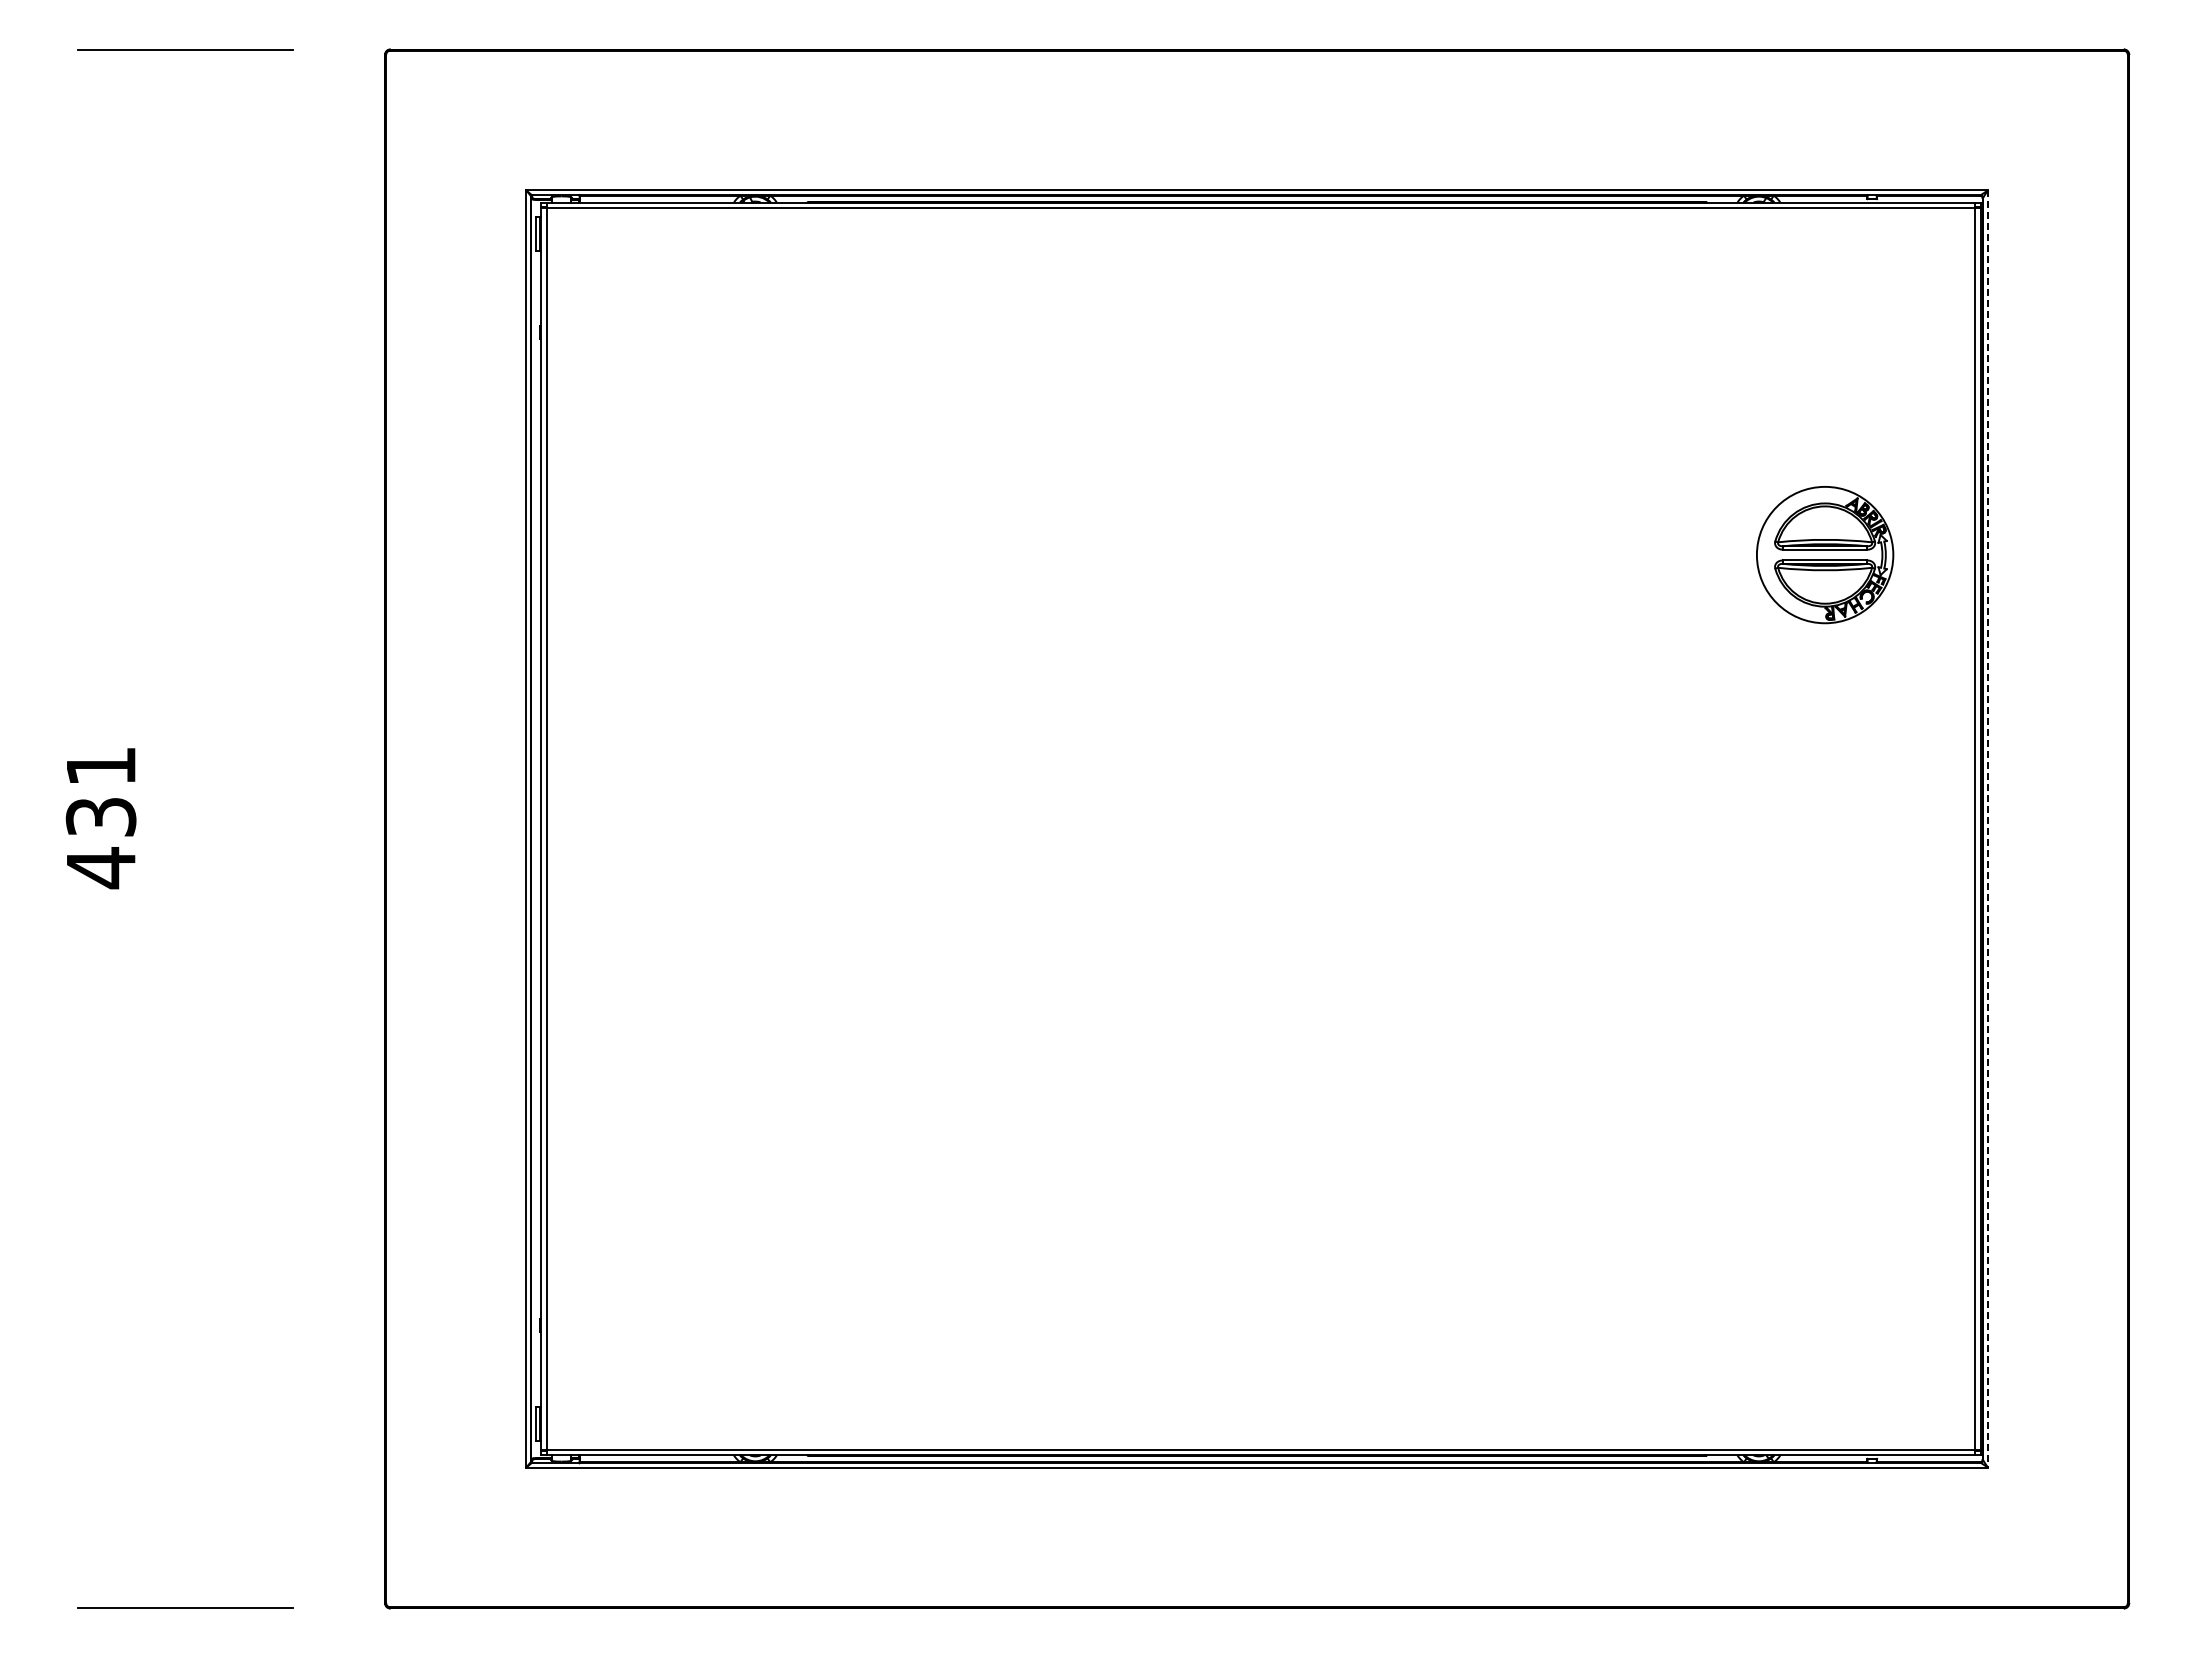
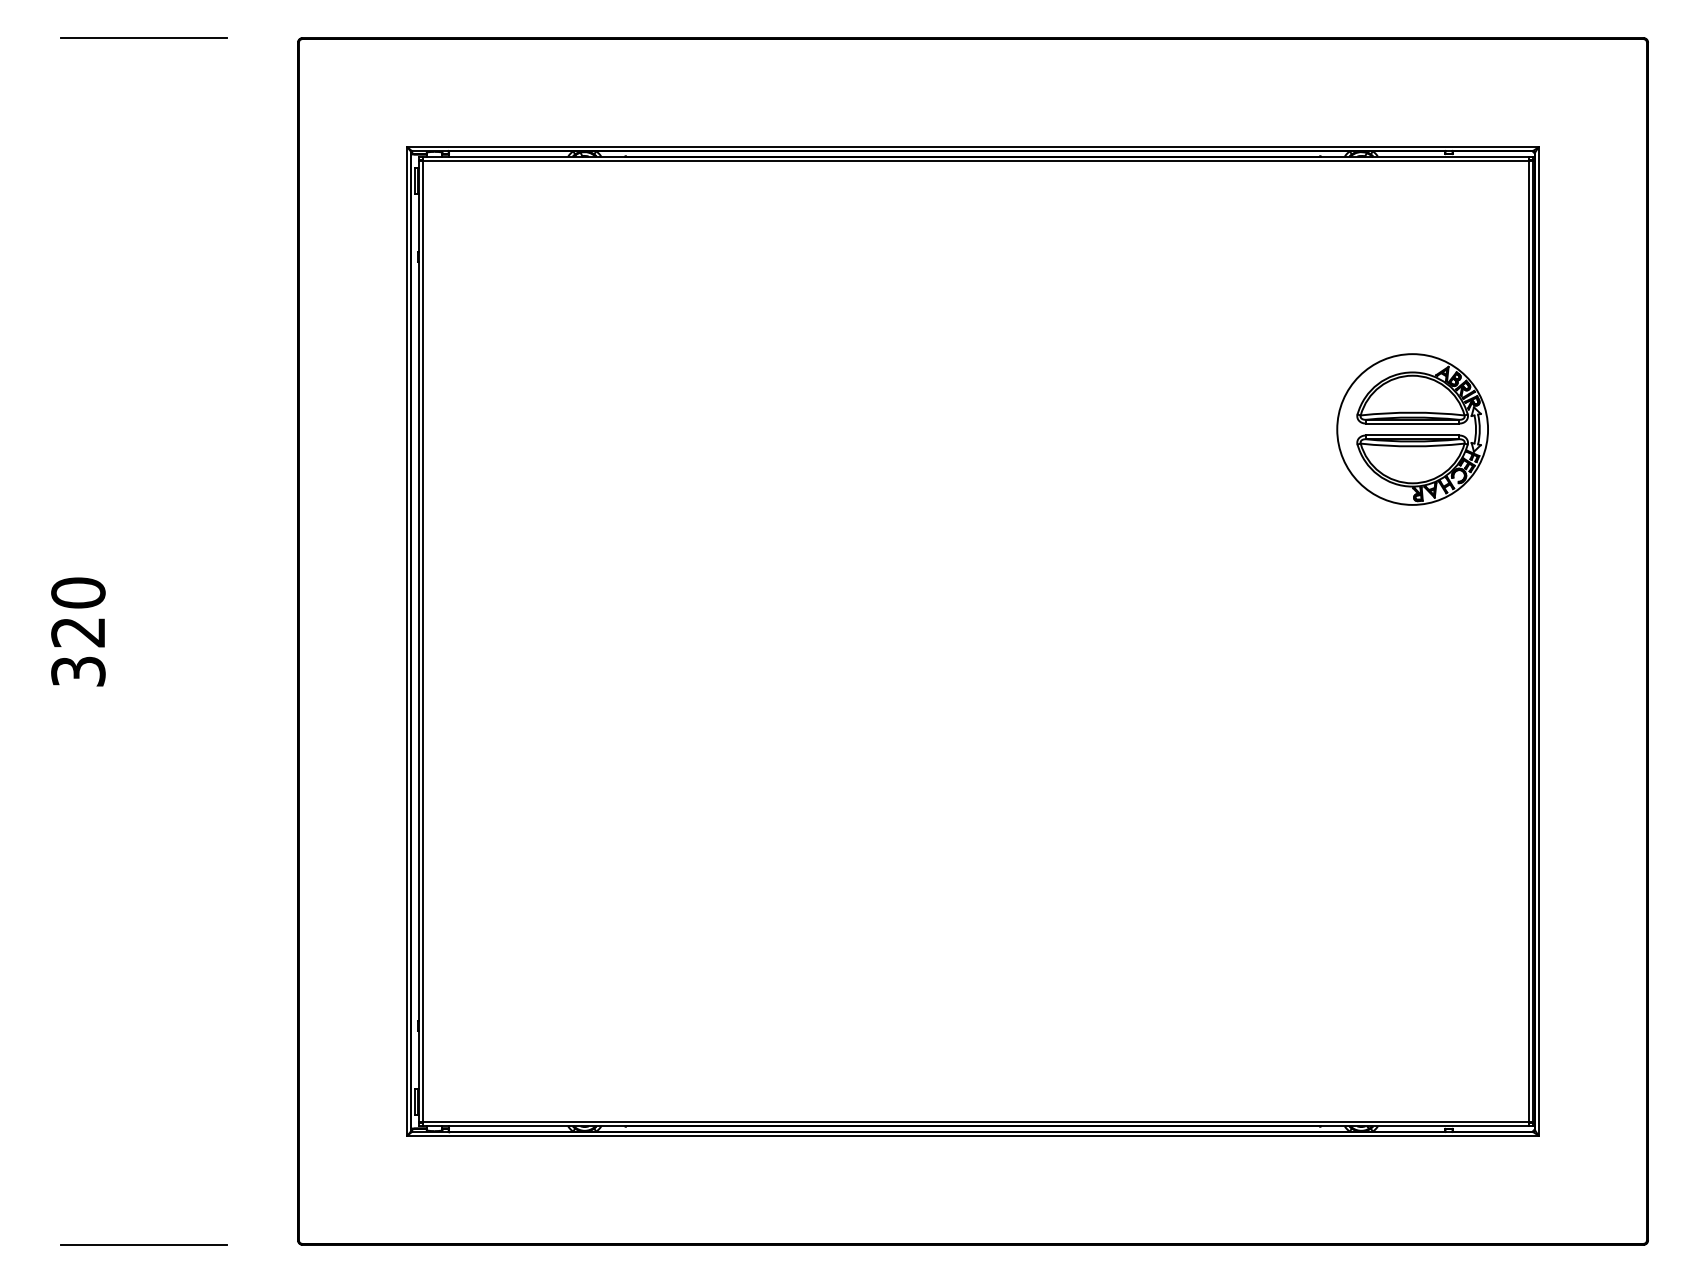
part: (1824, 554) -> (1412, 429), size x1.43
text: (100, 817) -> (77, 632), 431 -> 320
line: (1987, 829) -> (1538, 641), dashed -> solid

